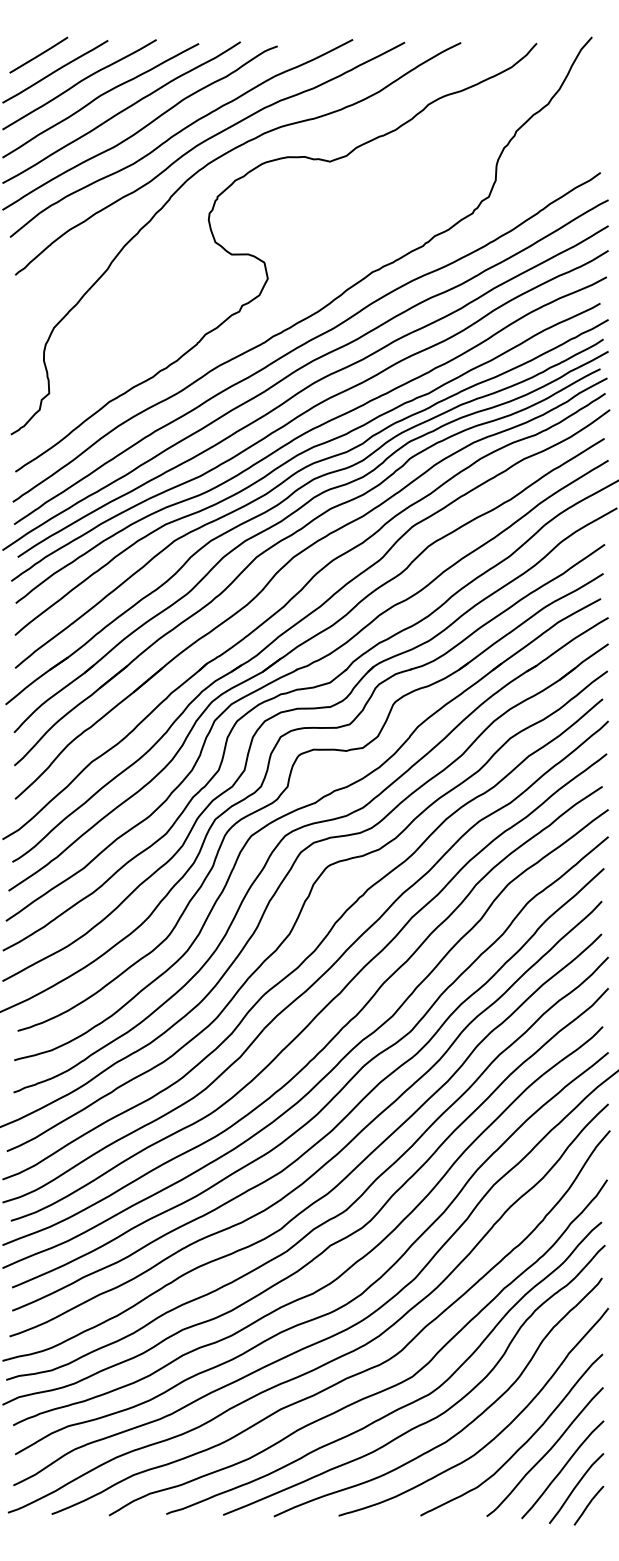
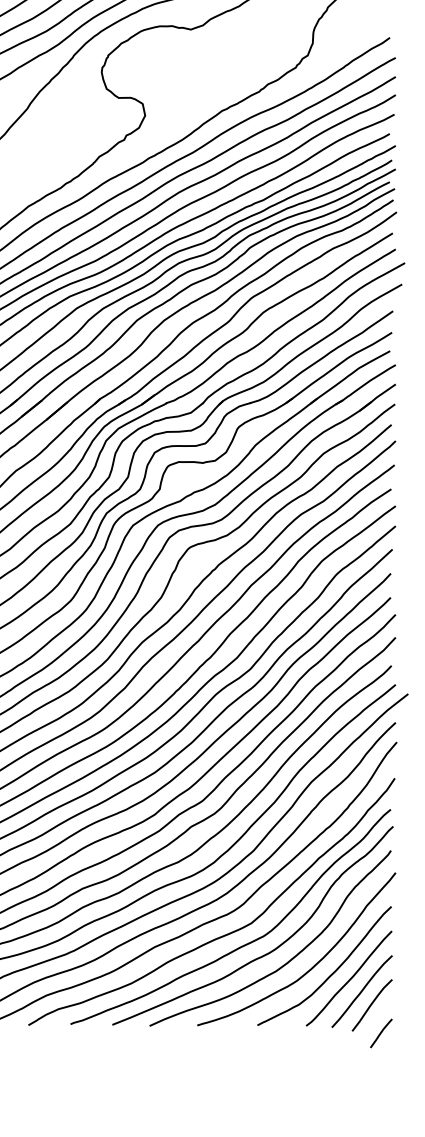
curve: (588, 1505) -> (381, 1033), moved

